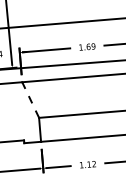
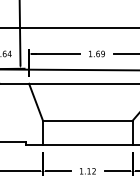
line: (31, 100) -> (36, 102), dashed -> solid

